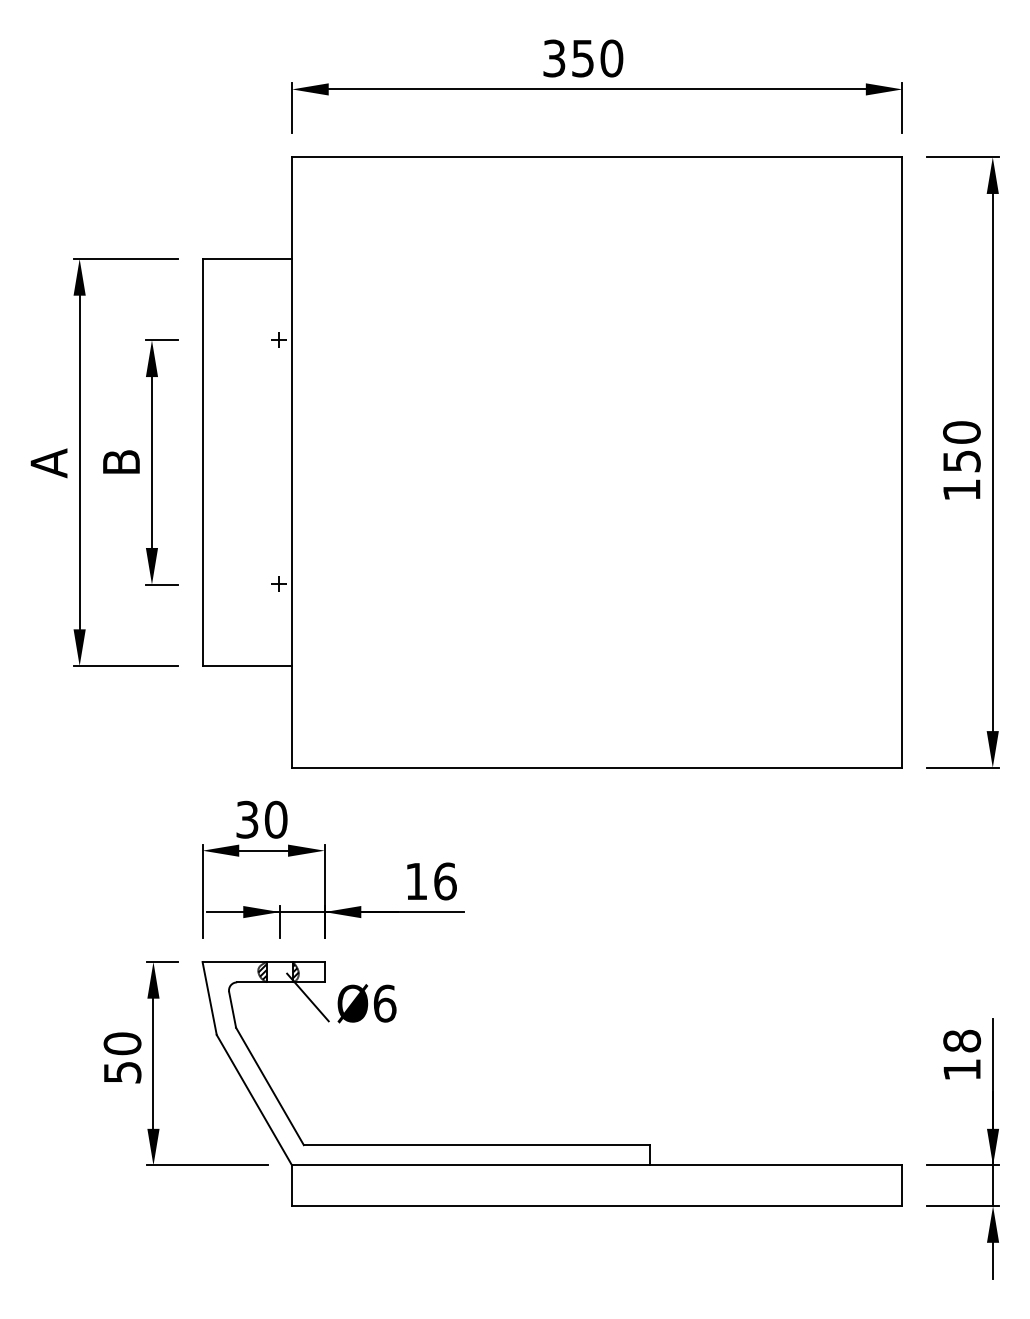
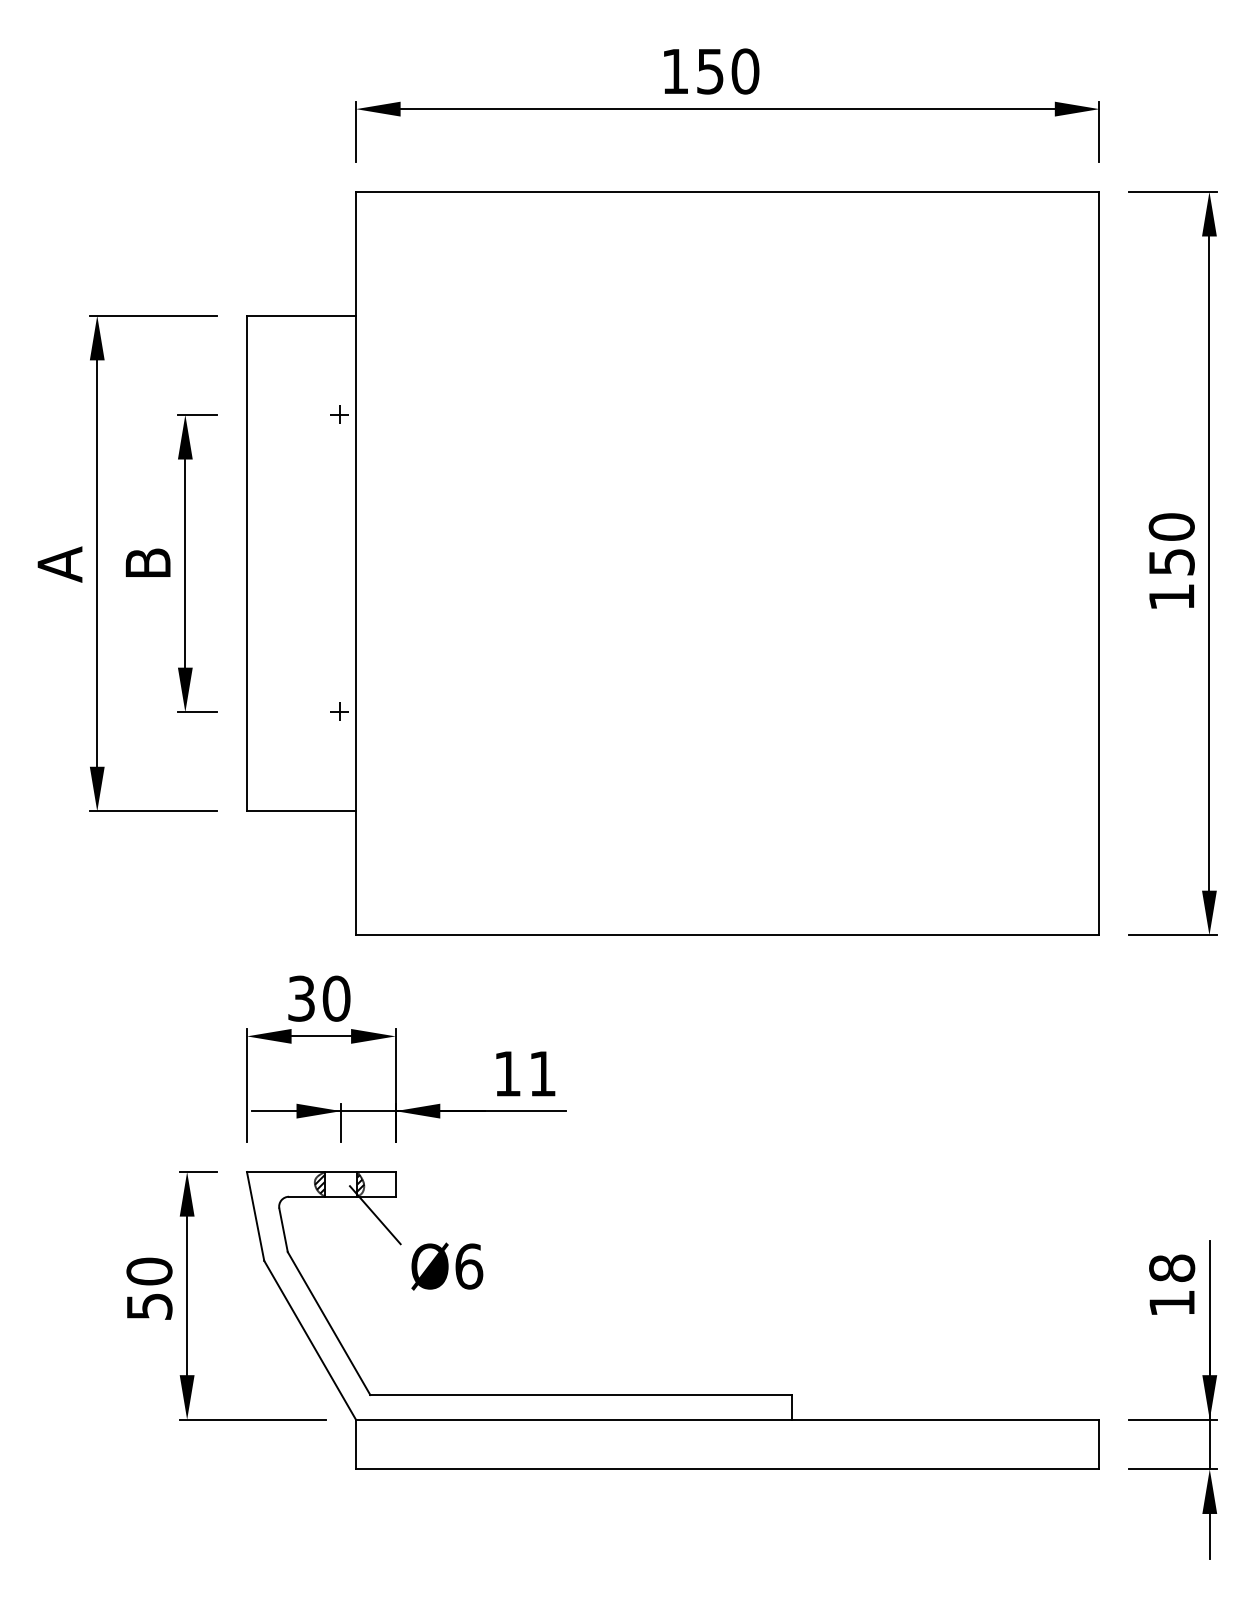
text: (554, 58) -> (675, 71), 350 -> 150
text: (445, 881) -> (542, 1073), 16 -> 11
text: (366, 1003) -> (446, 1266), moved

